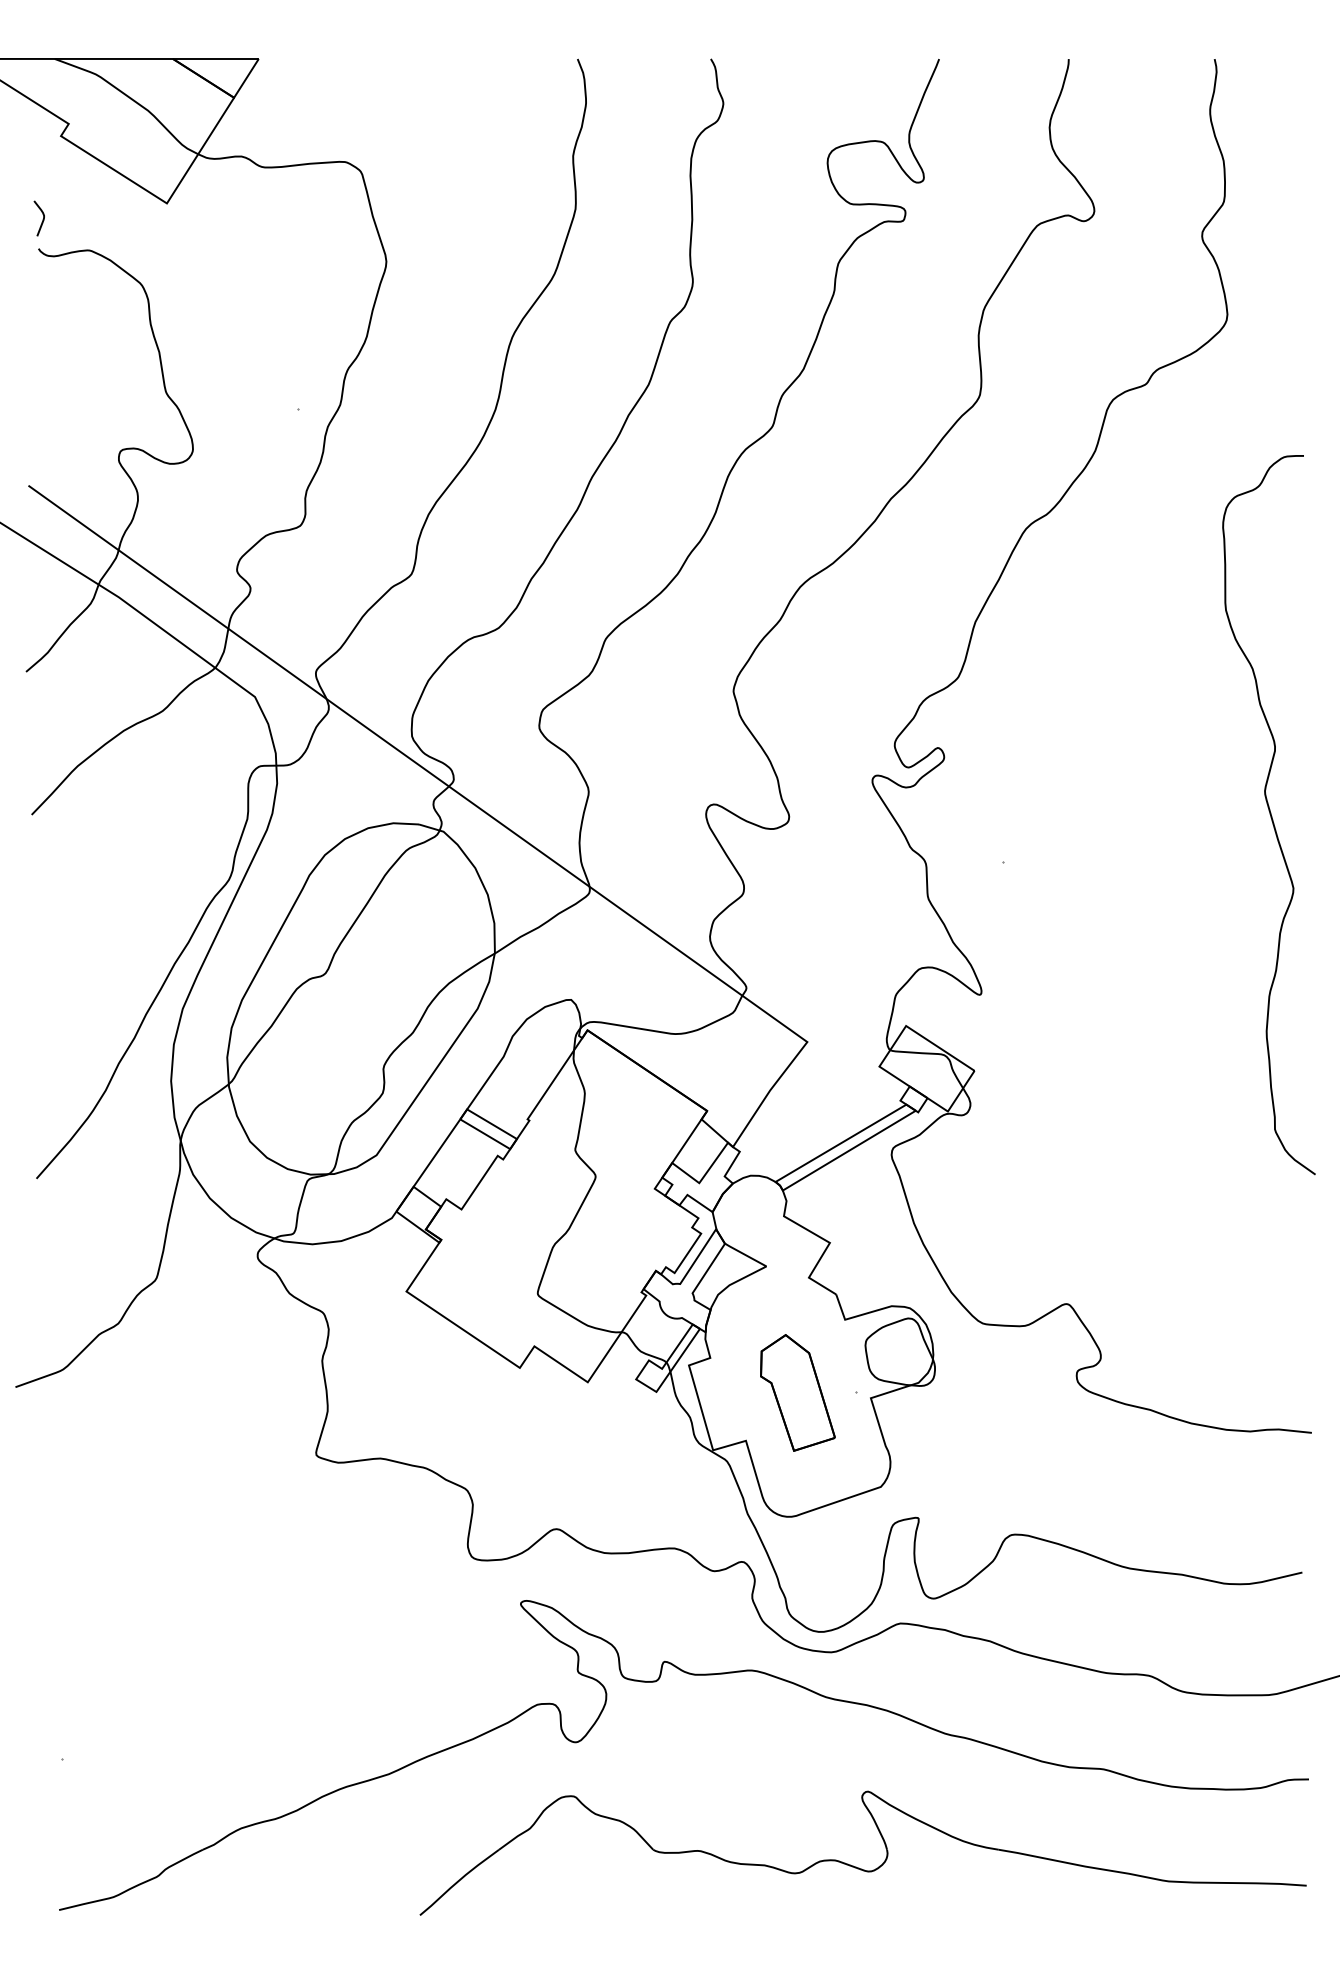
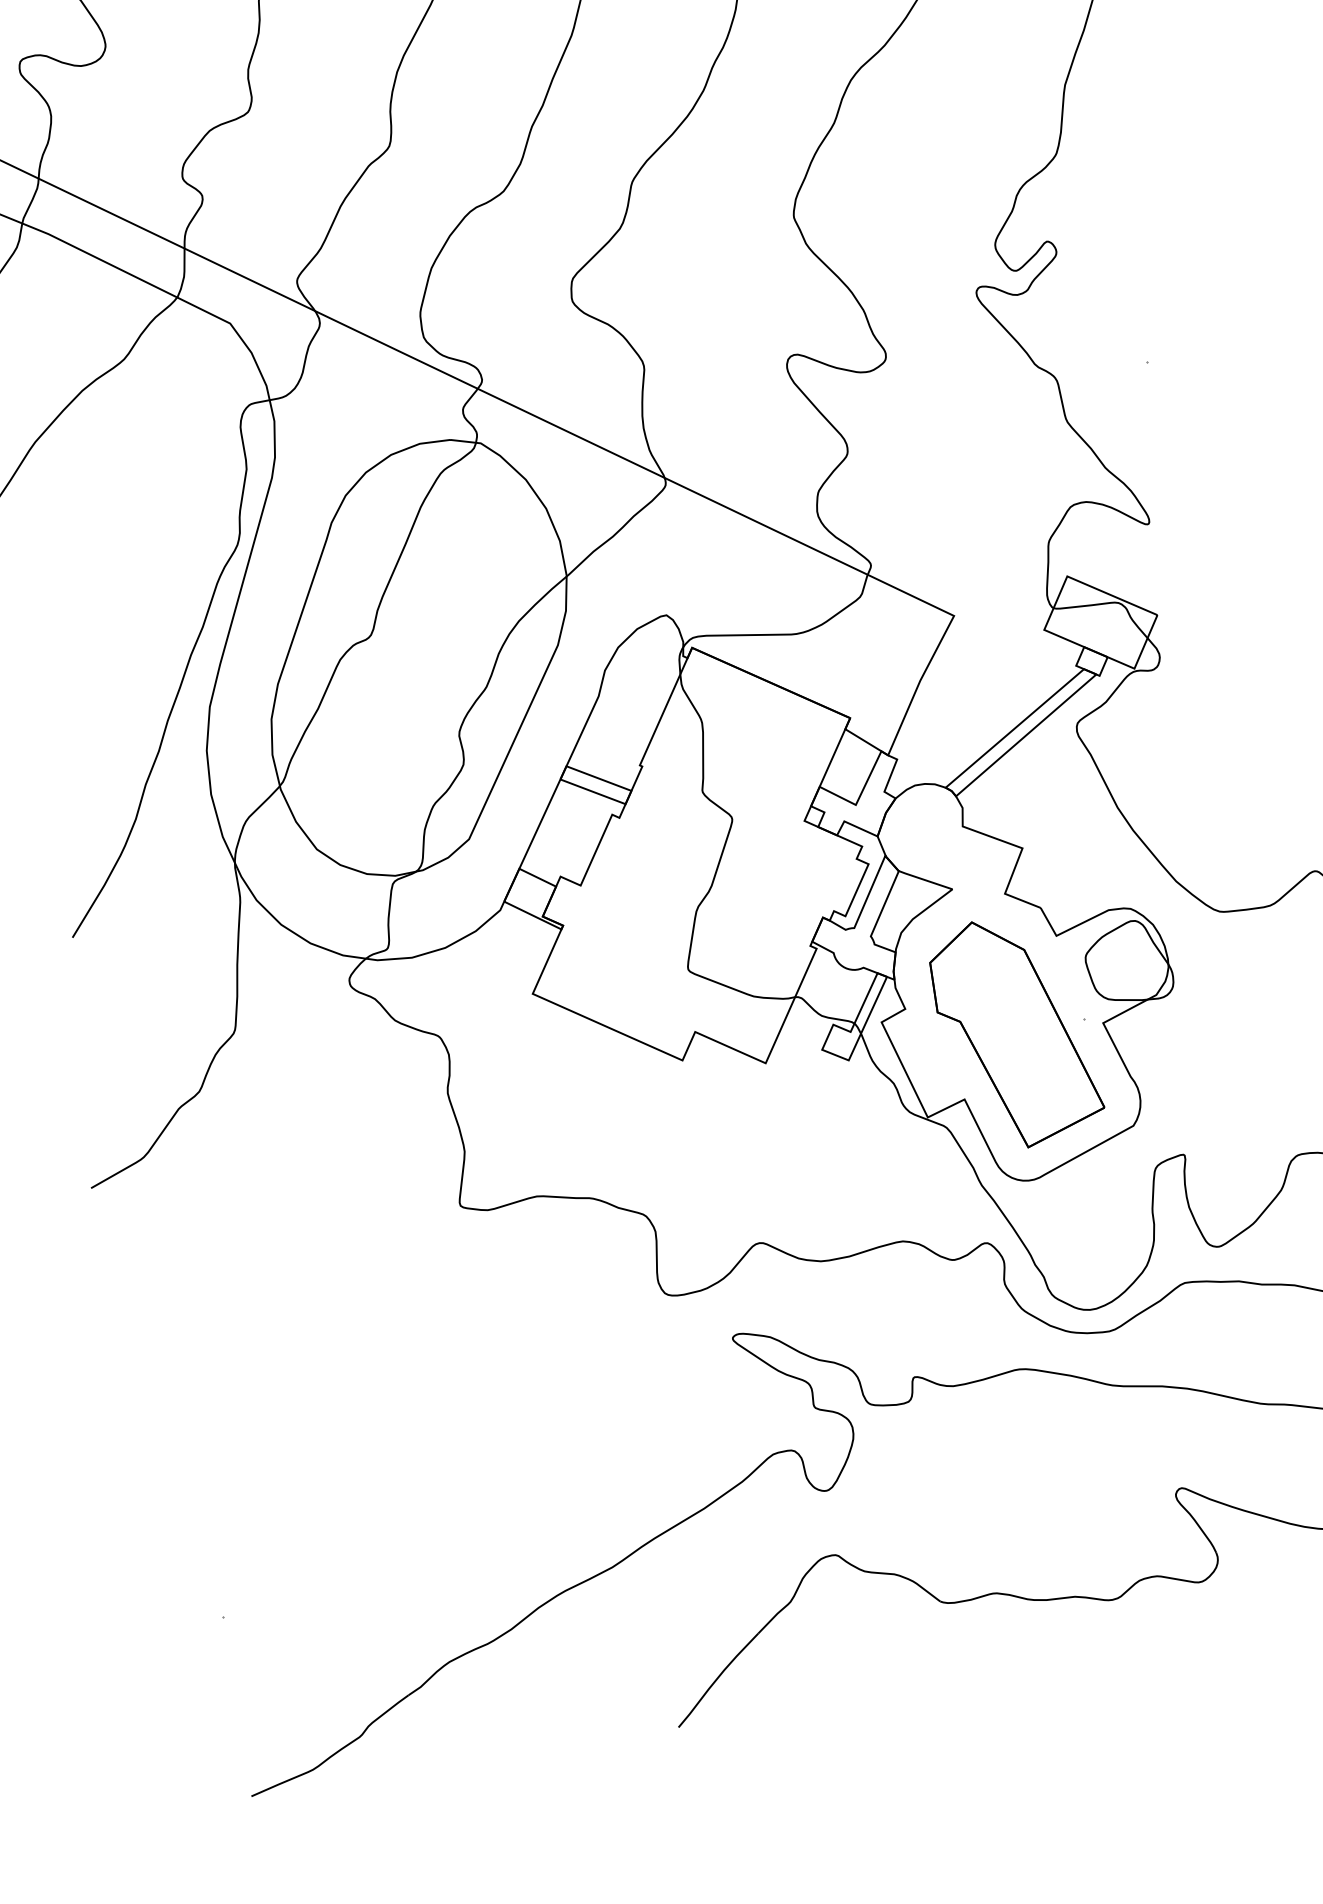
part: (797, 1392) -> (1015, 1031), size x1.67

